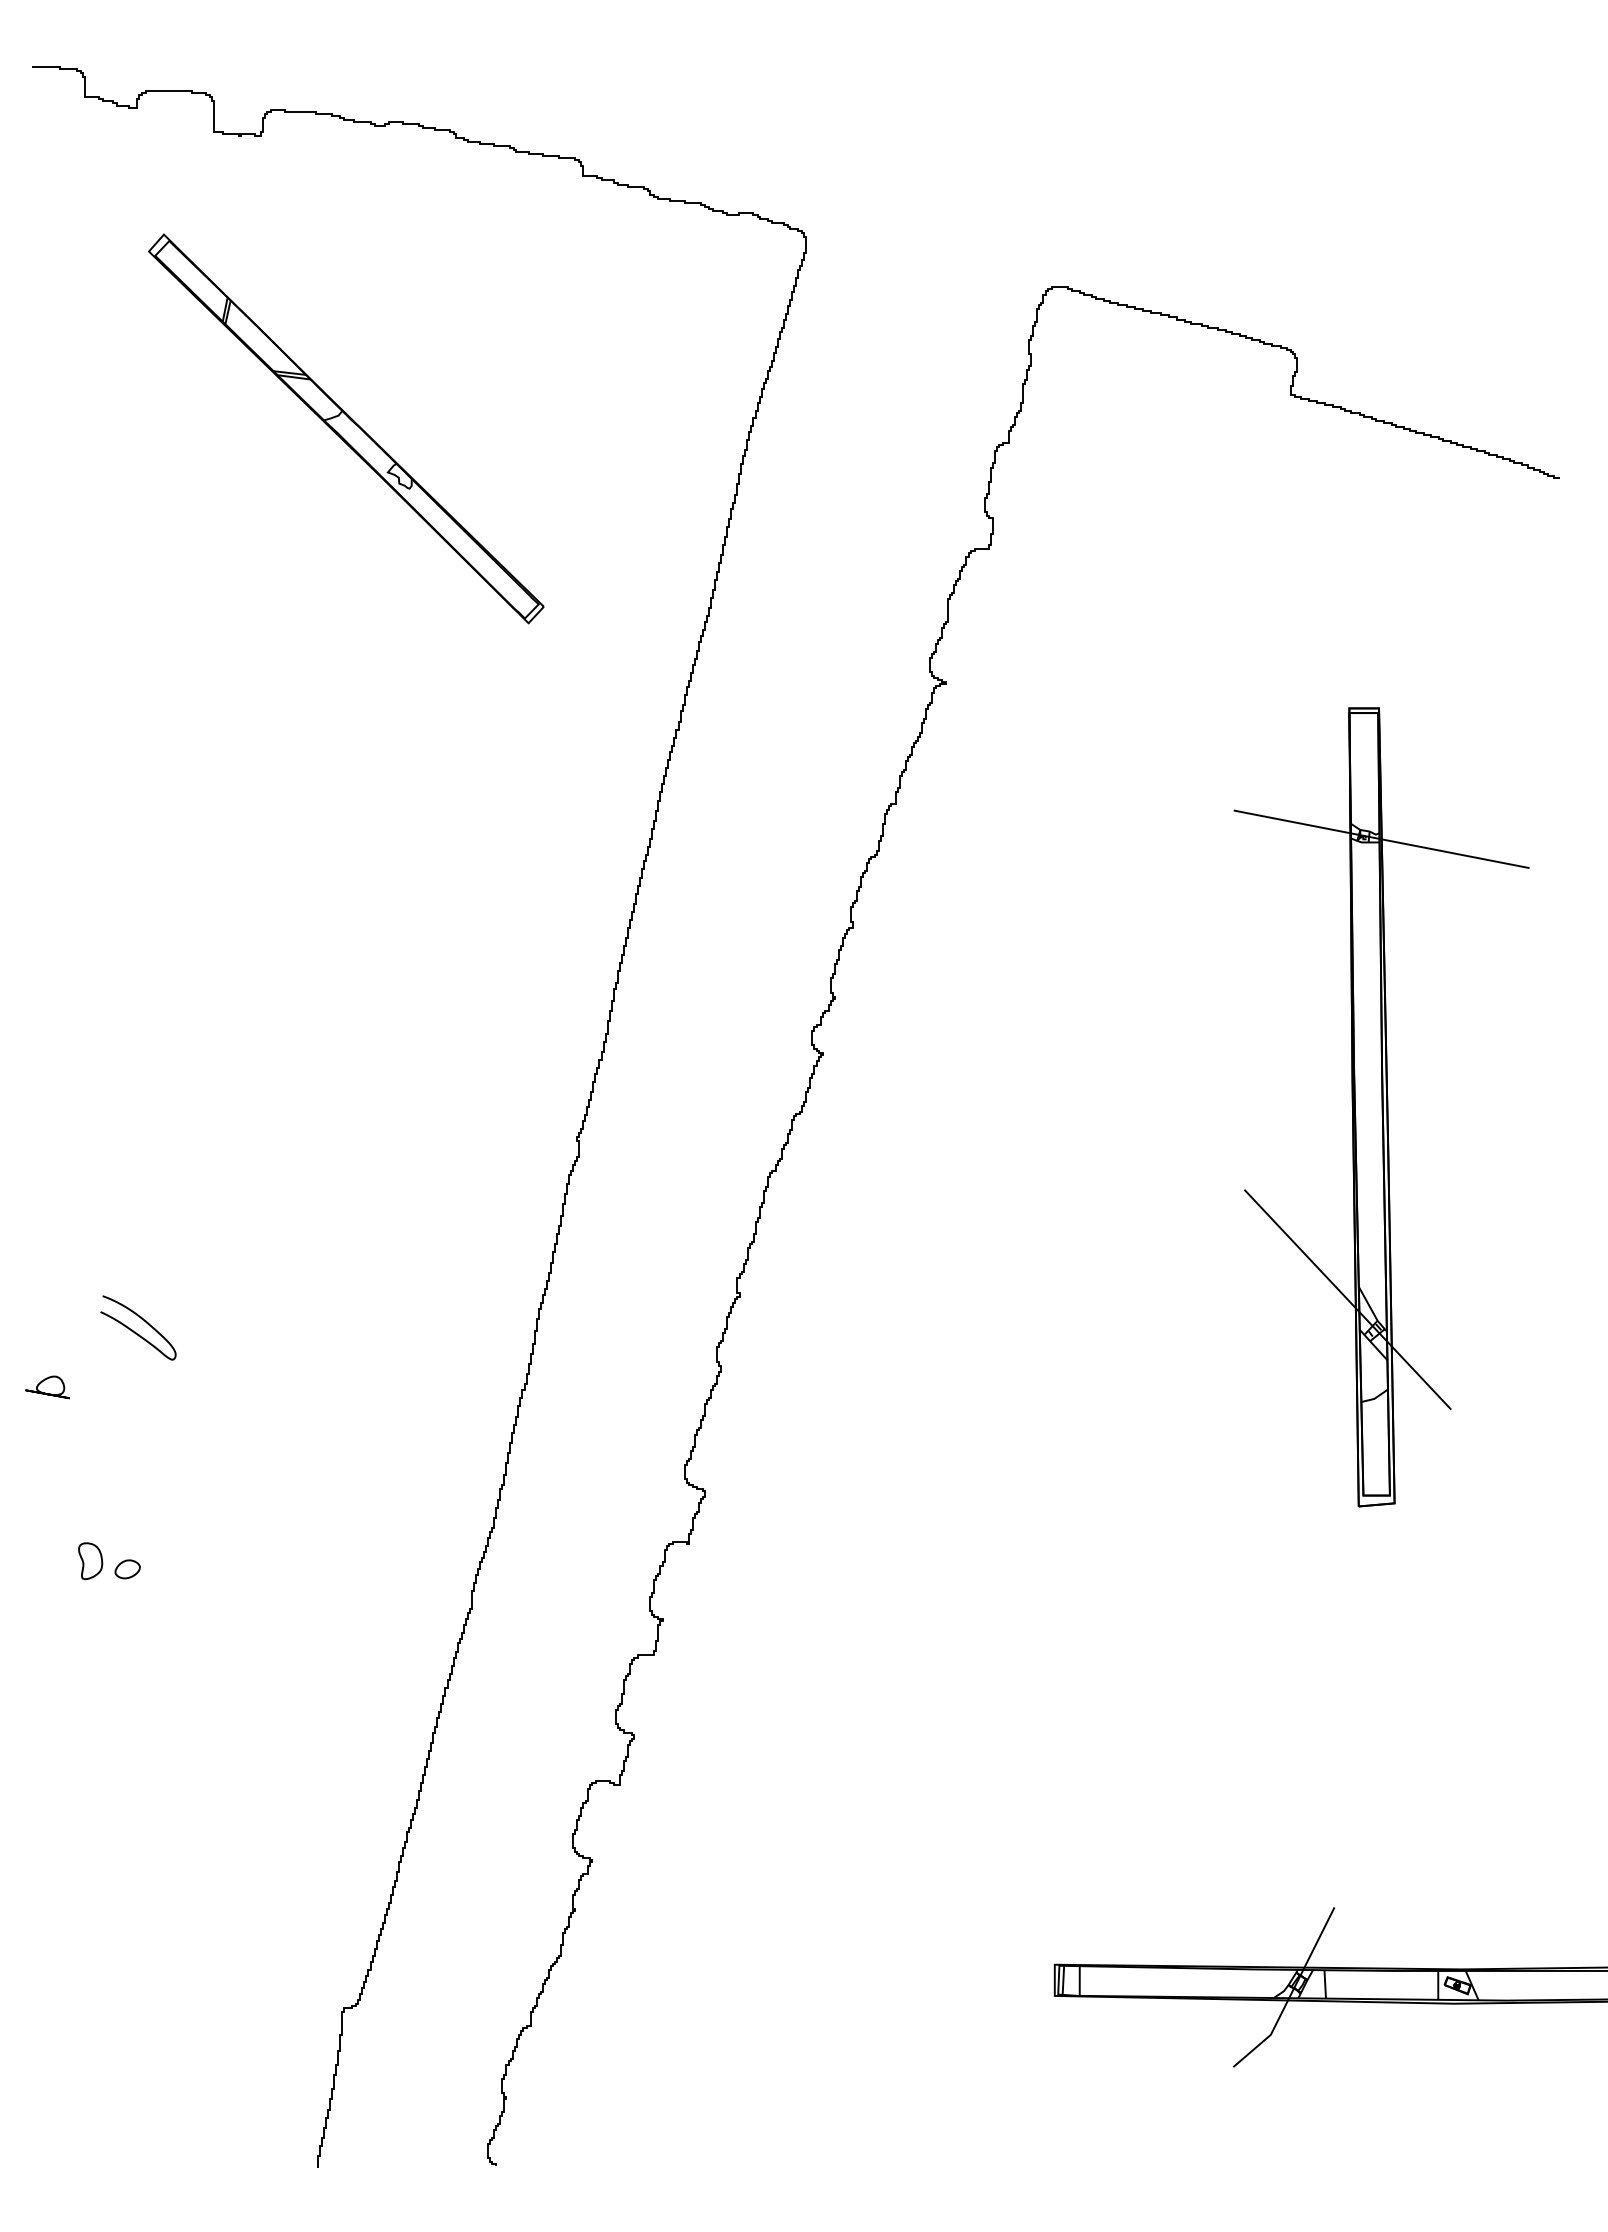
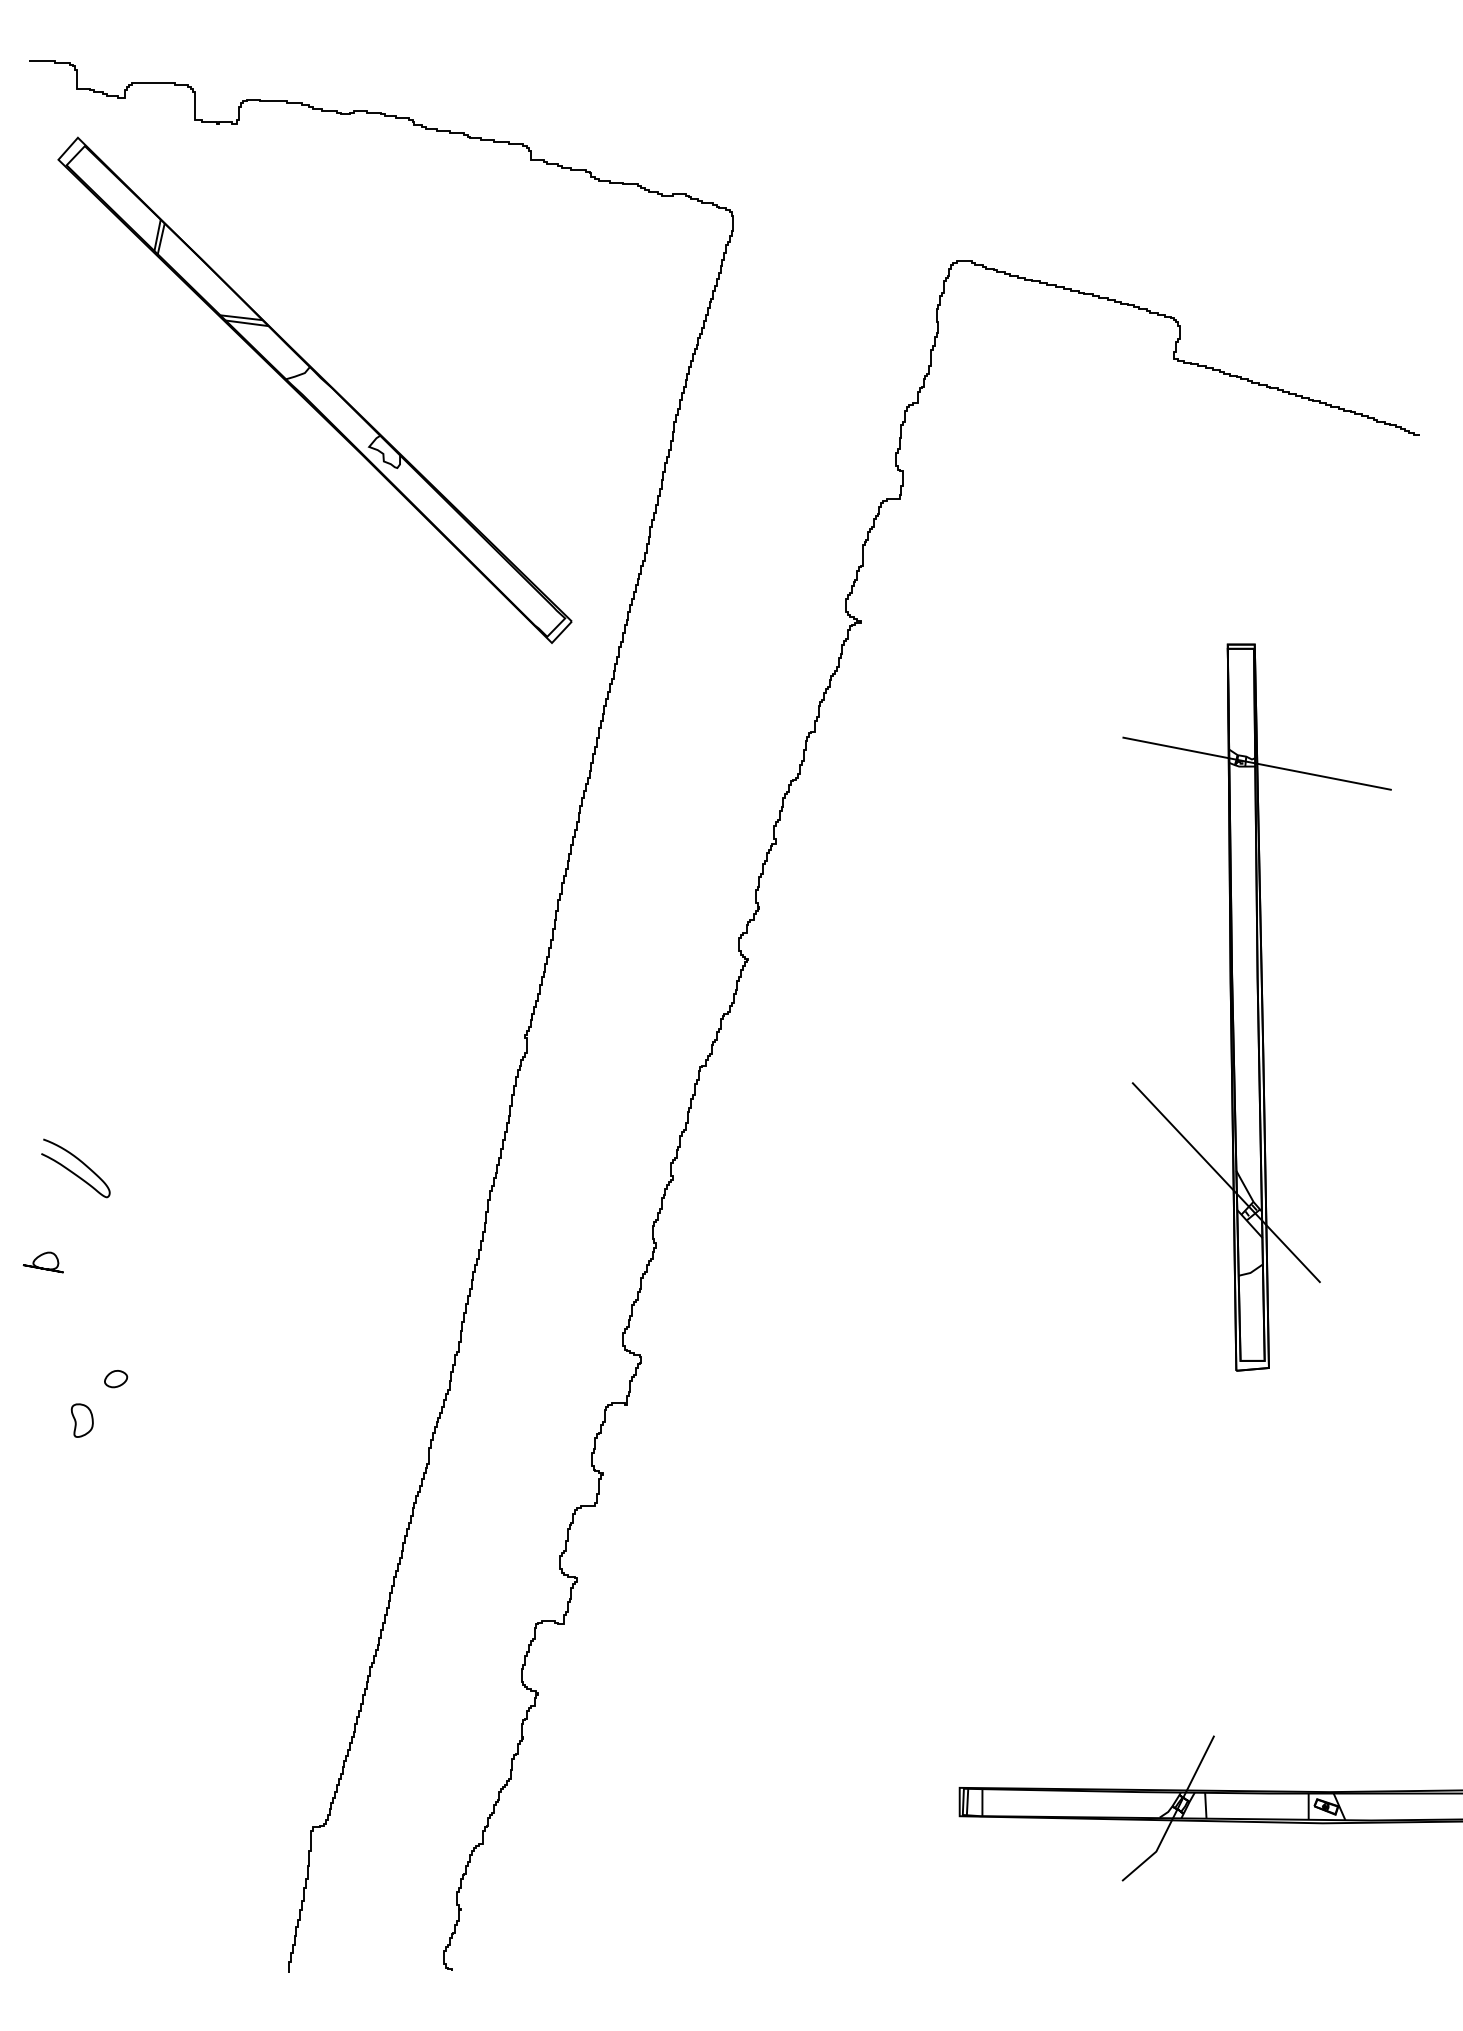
part: (345, 428) -> (314, 389), size x1.43
curve: (136, 1332) -> (74, 1172), moved
part: (128, 1569) -> (116, 1379), moved

